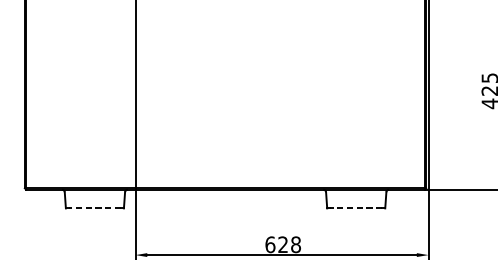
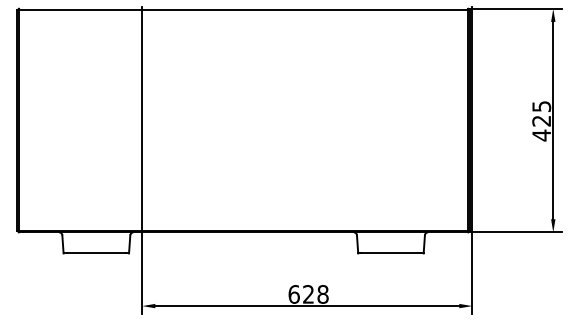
line: (95, 208) -> (96, 253), dashed -> solid
line: (355, 208) -> (390, 253), dashed -> solid

